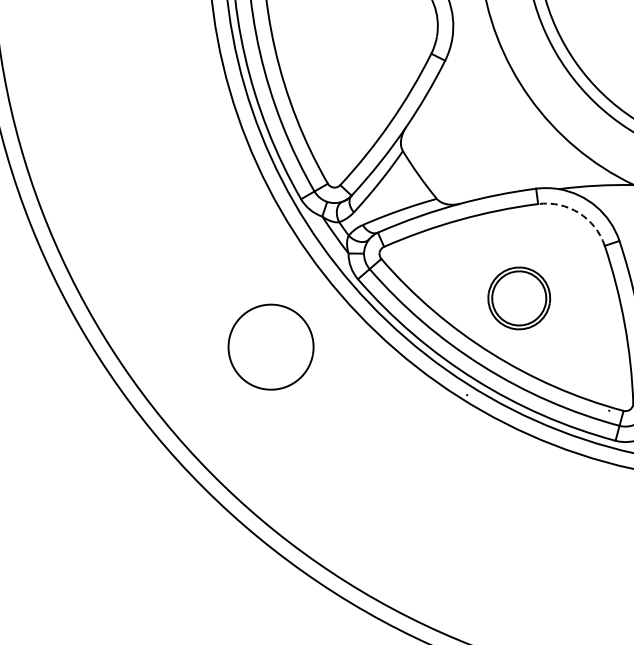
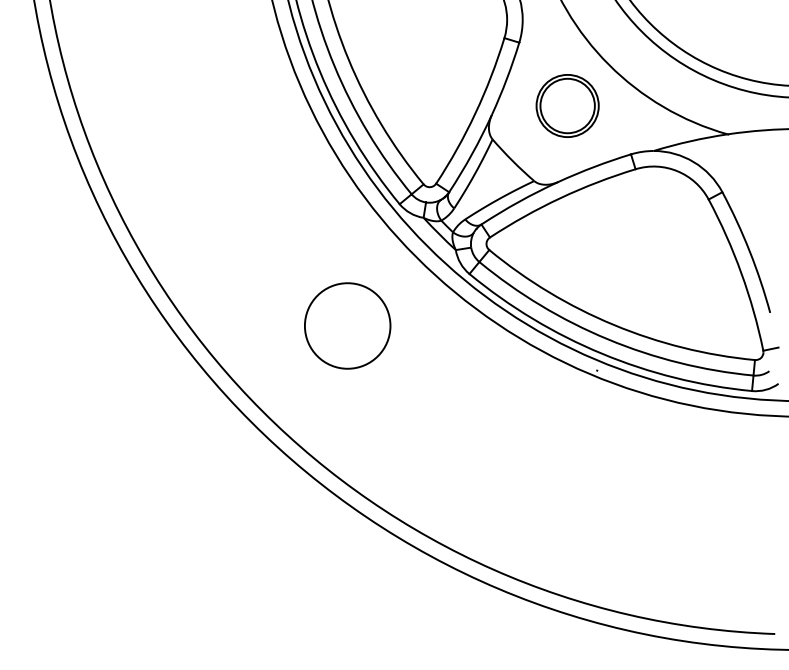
arc: (578, 213) -> (677, 171), dashed -> solid
part: (519, 297) -> (567, 105), moved
part: (270, 346) -> (347, 325), moved

